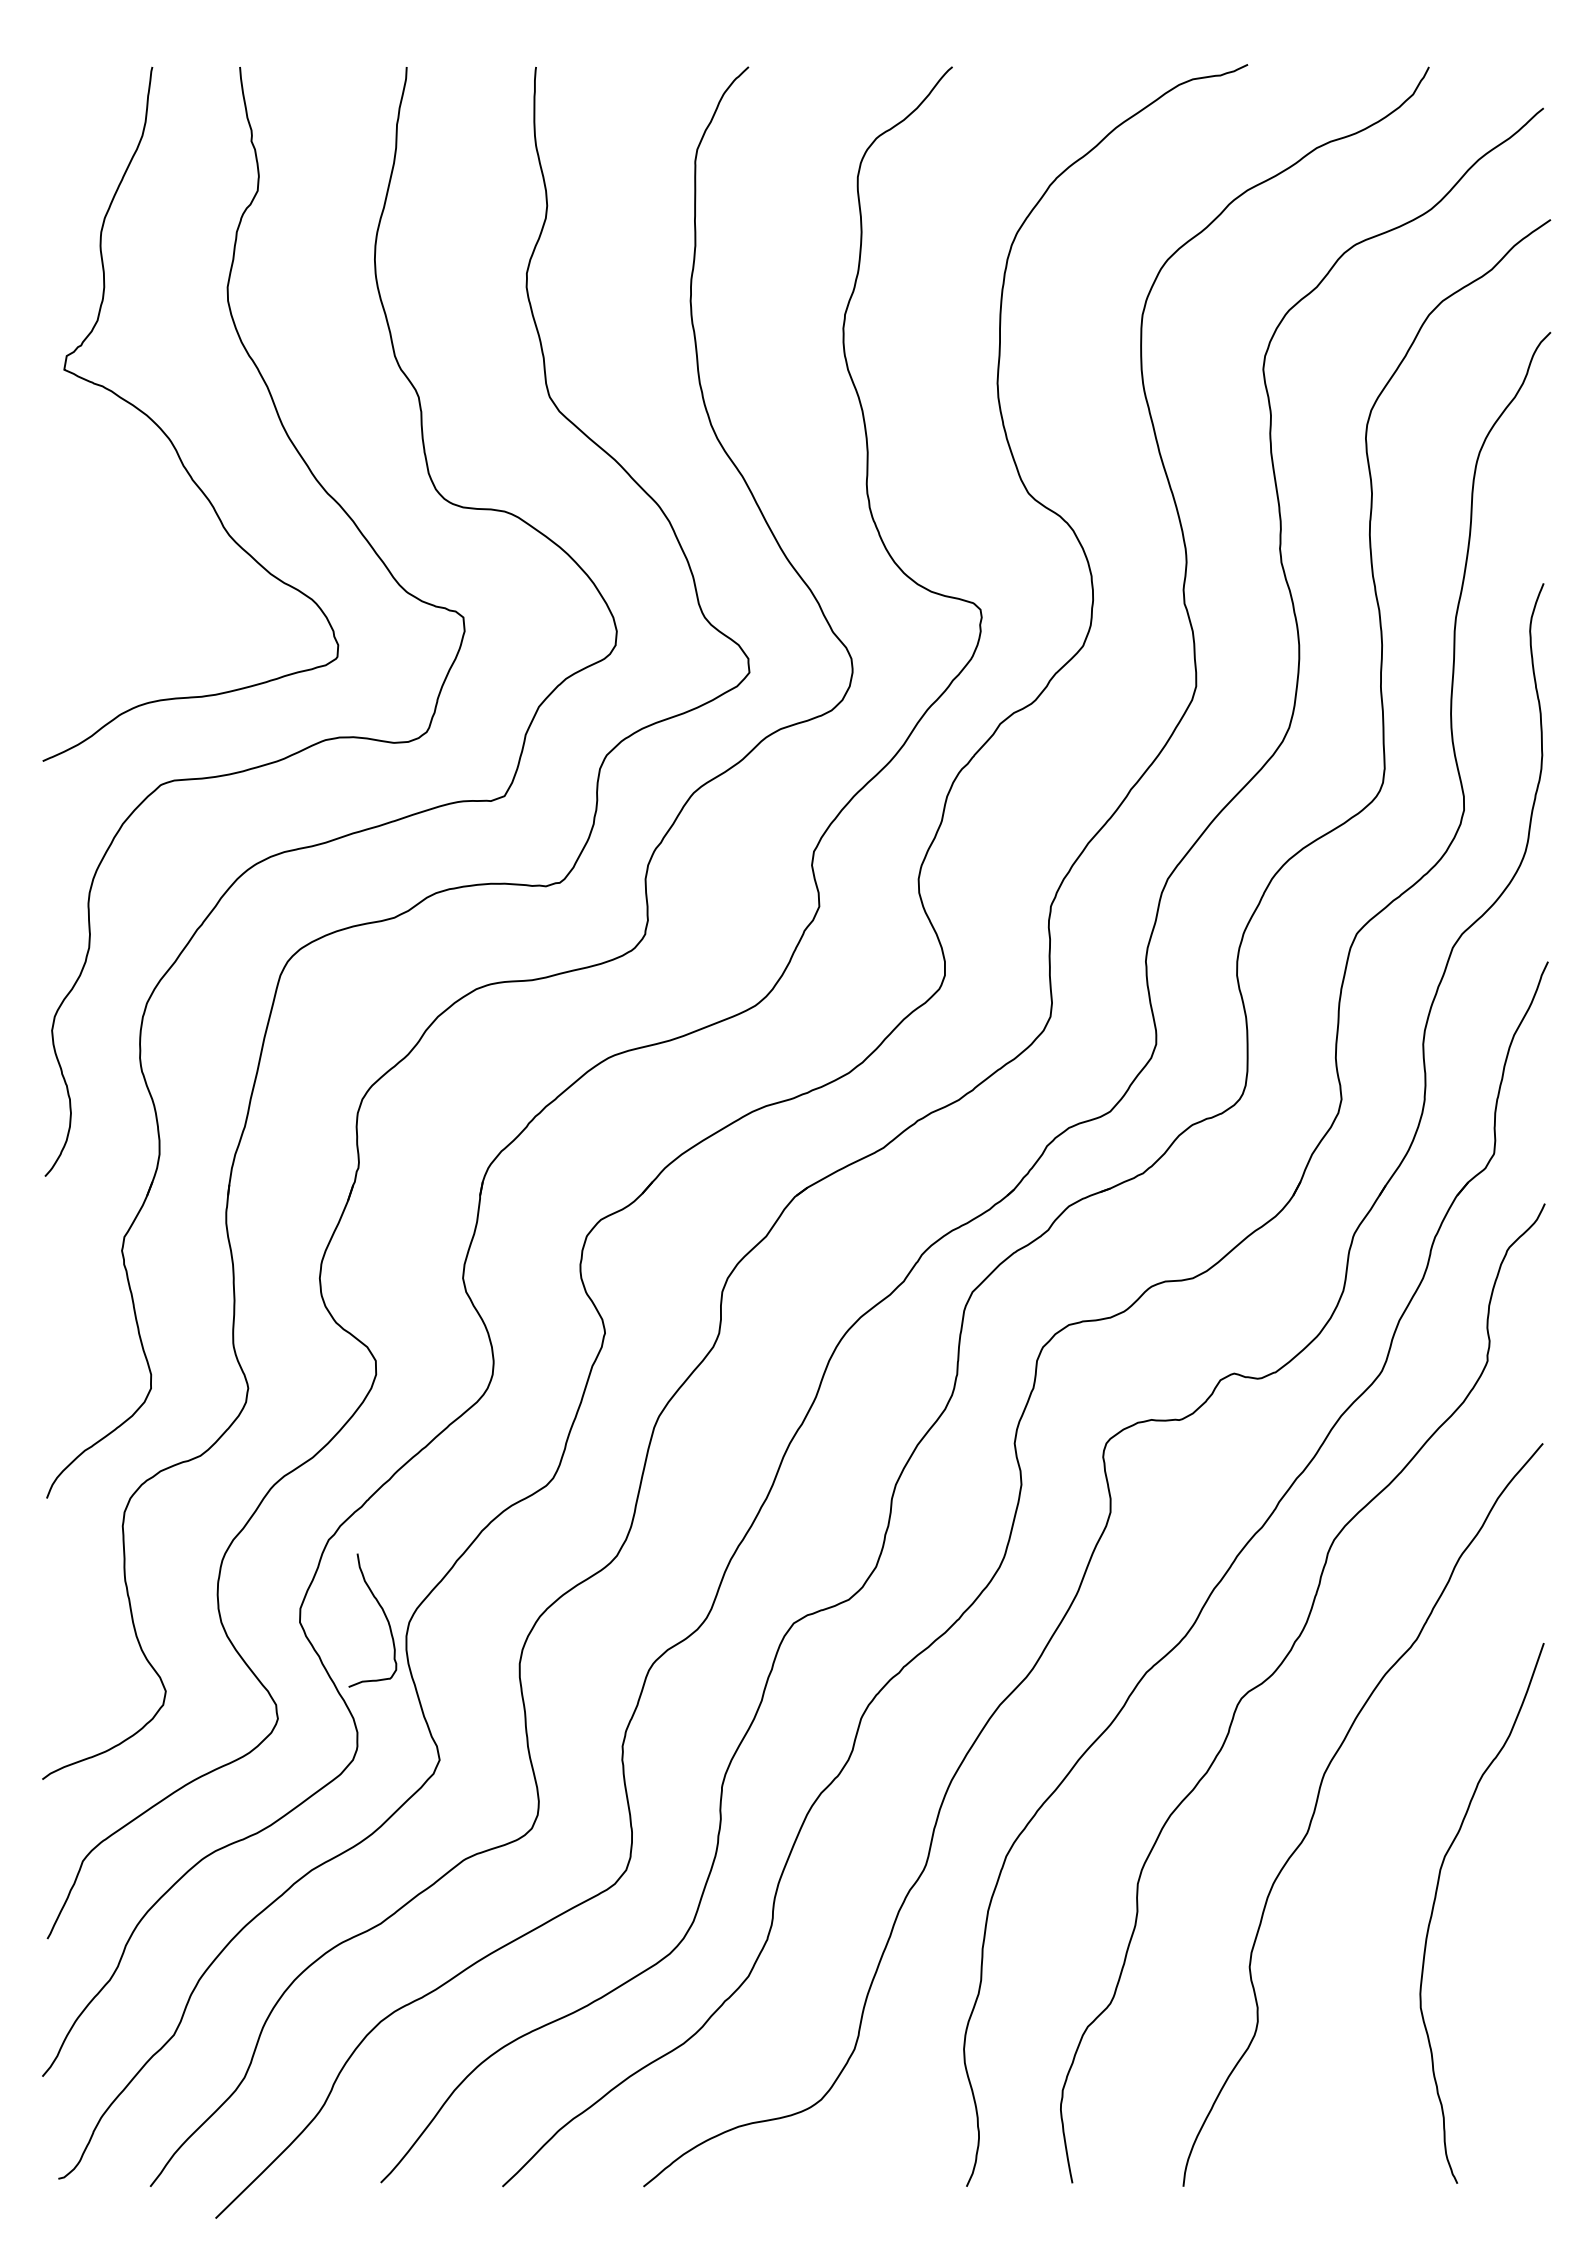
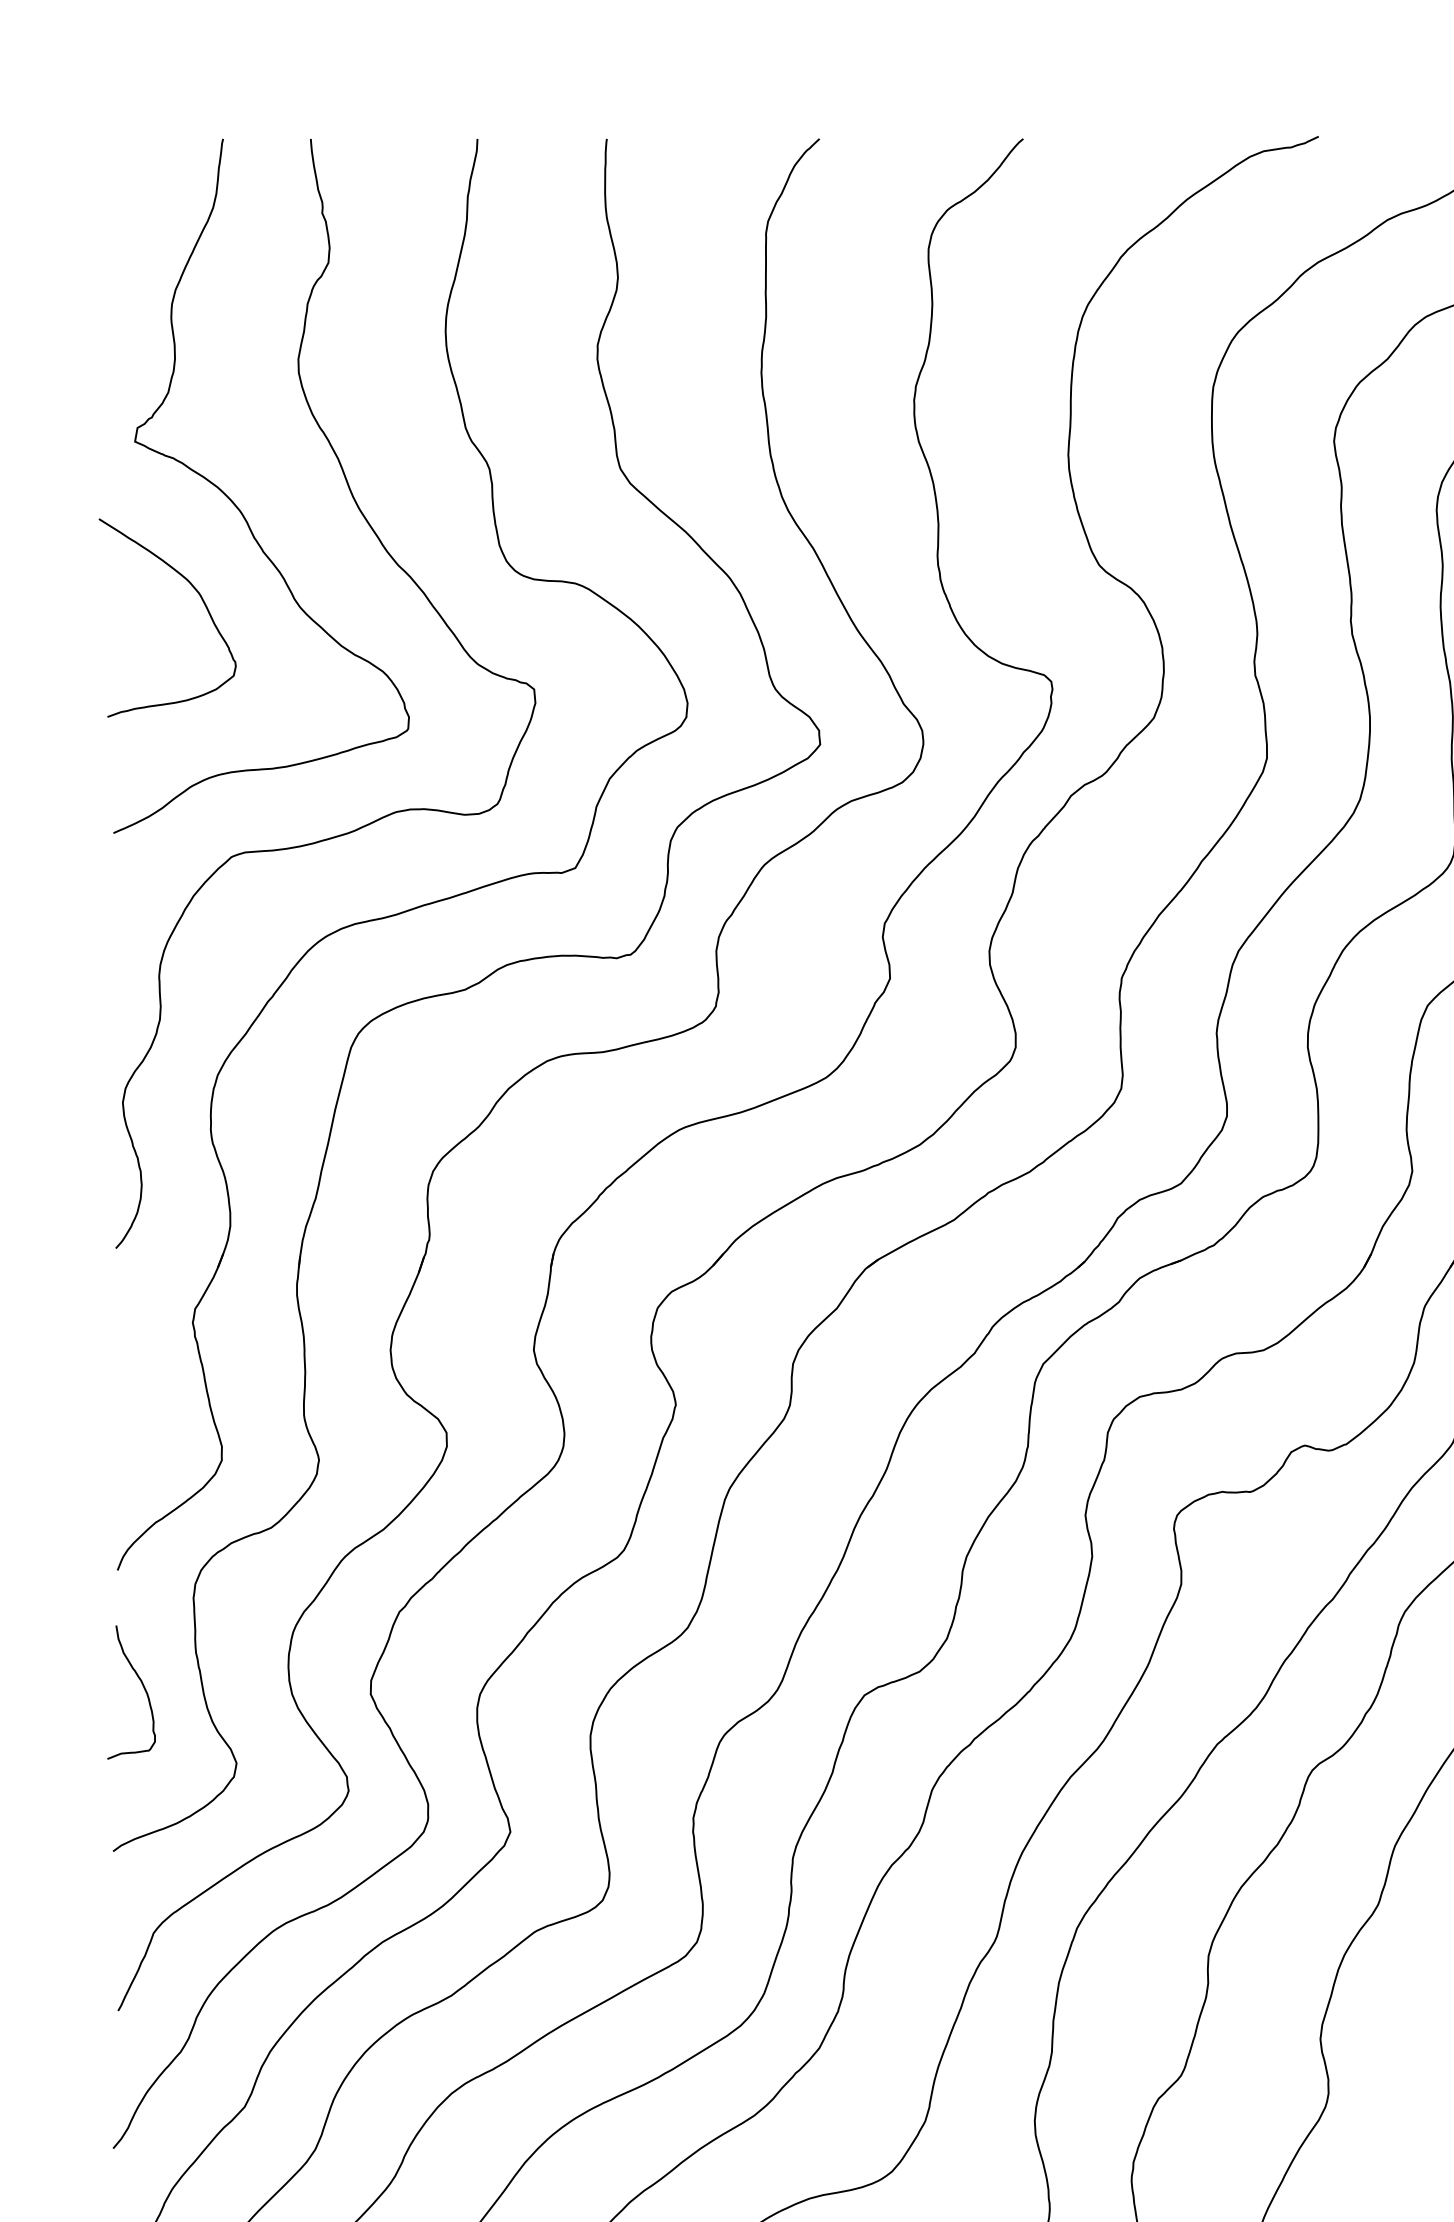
curve: (130, 527) -> (201, 599), added
curve: (384, 1615) -> (143, 1687), moved

